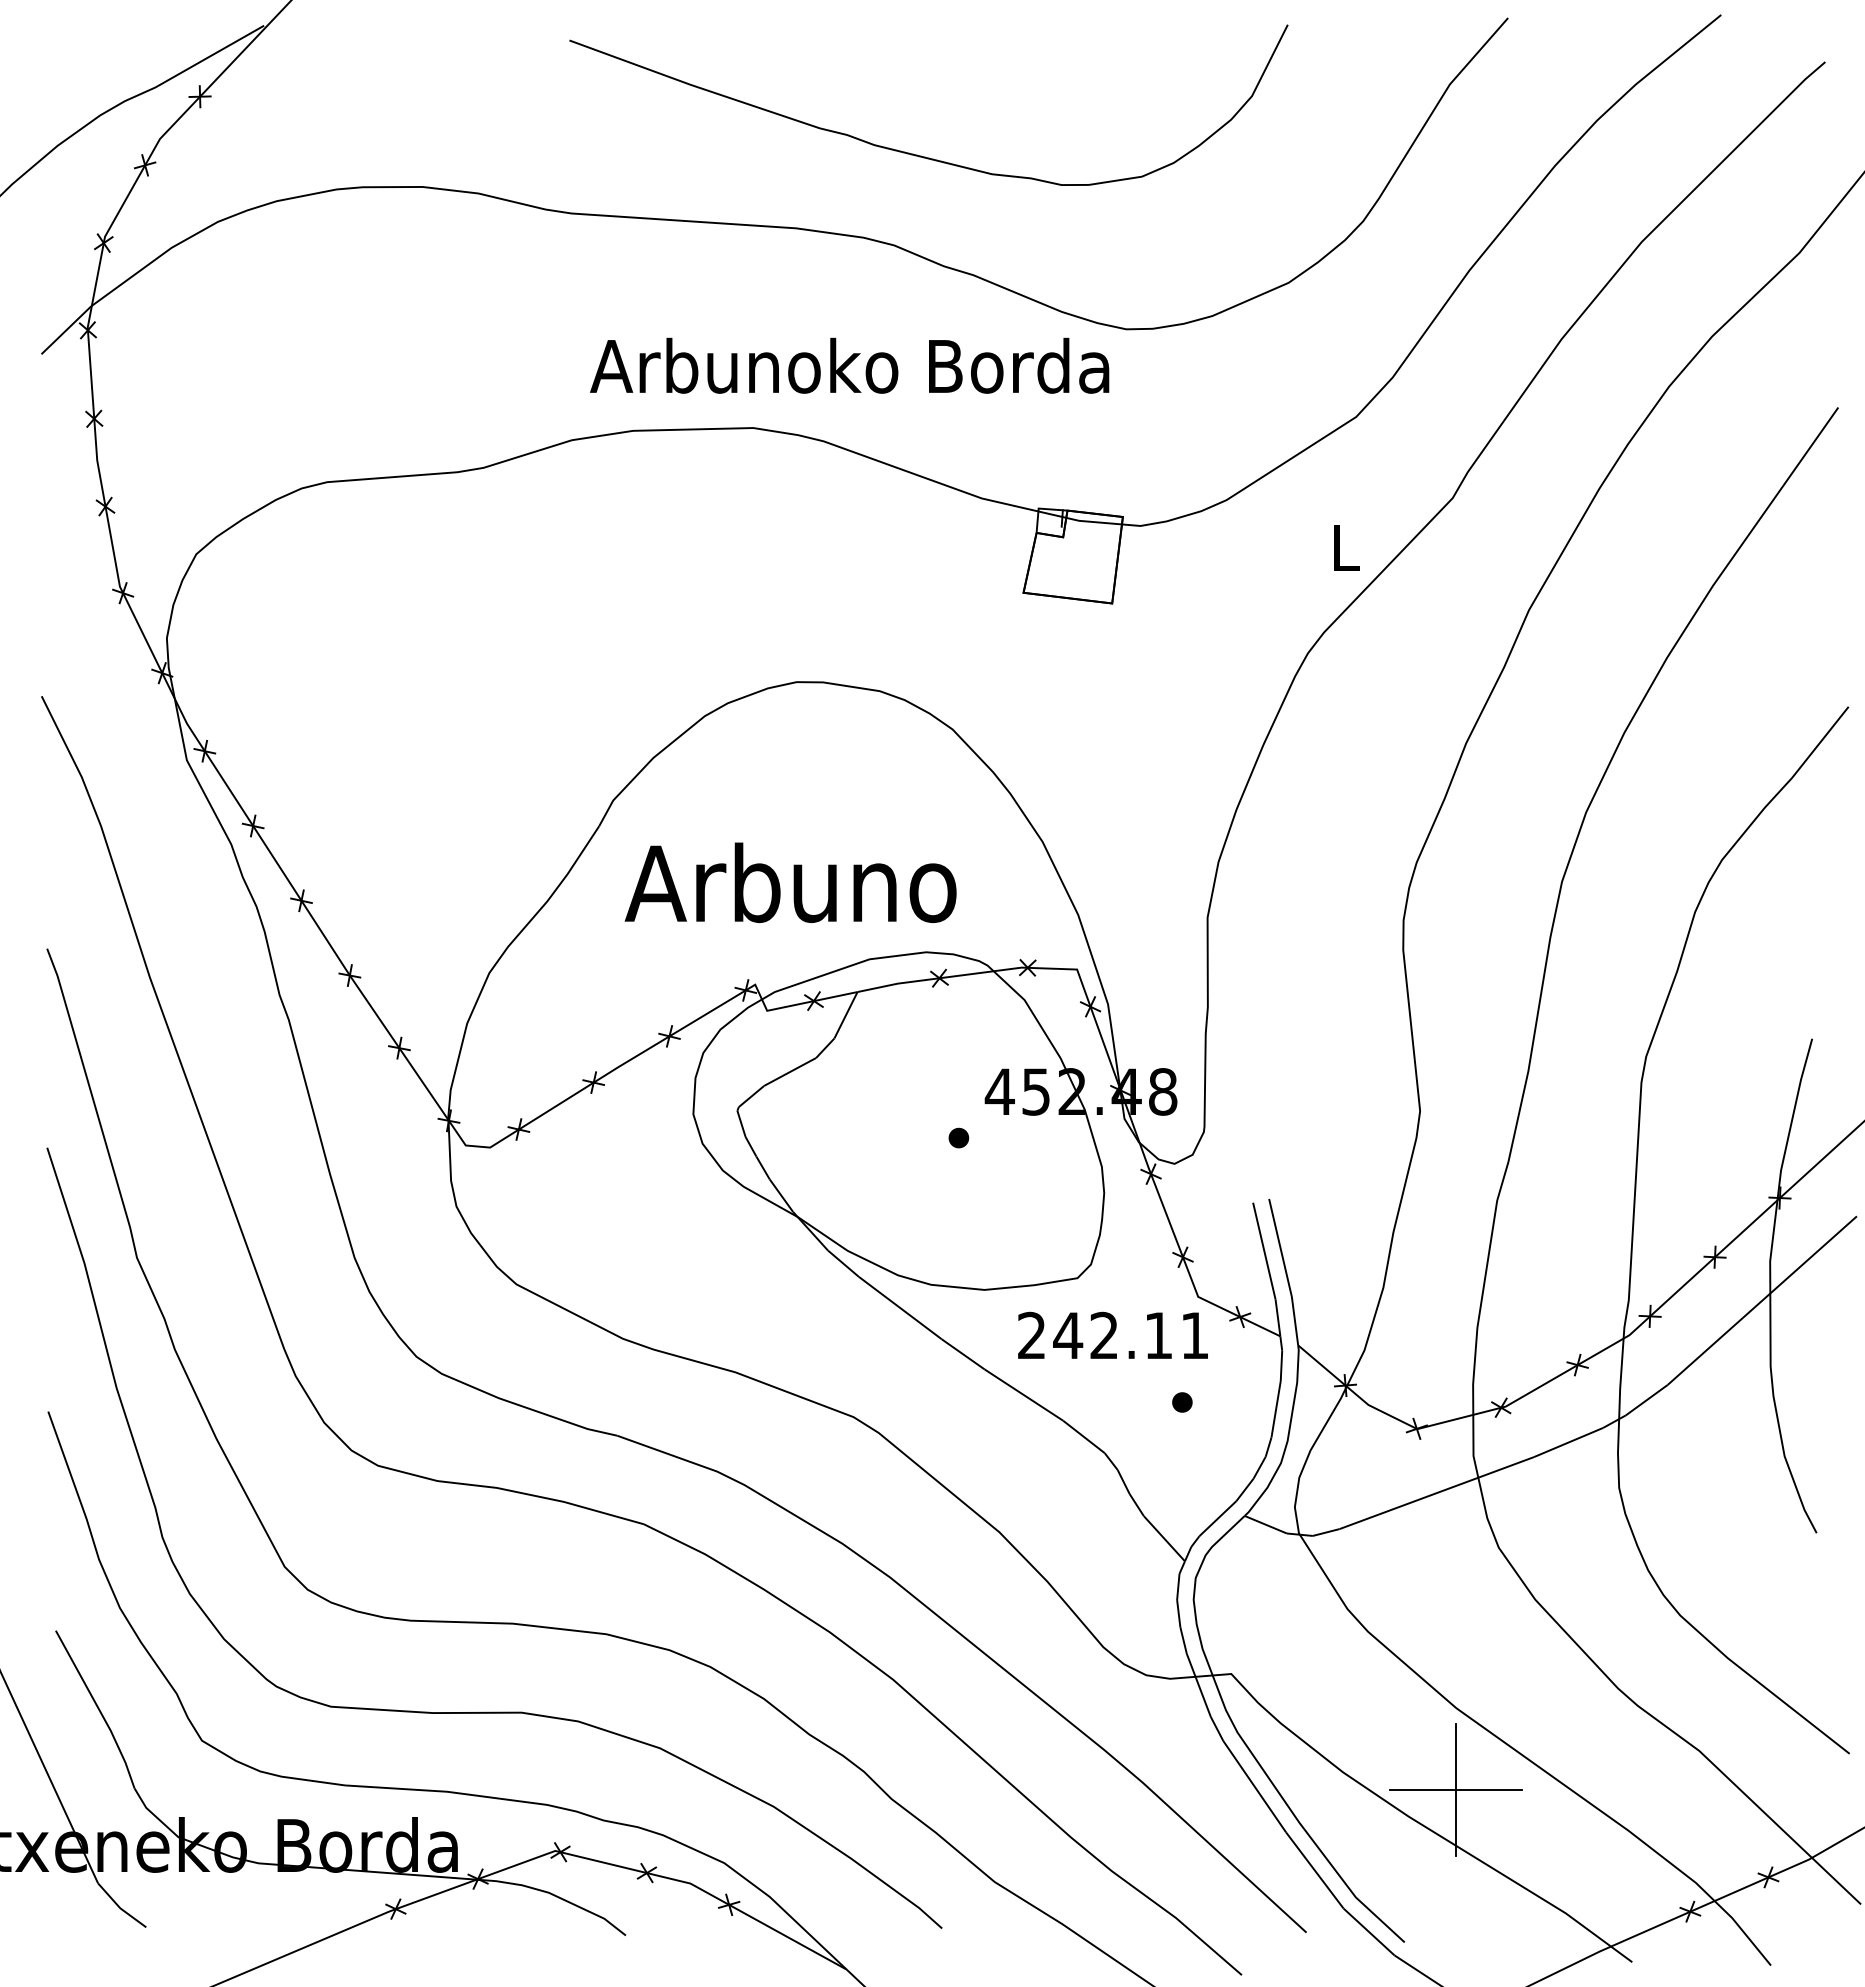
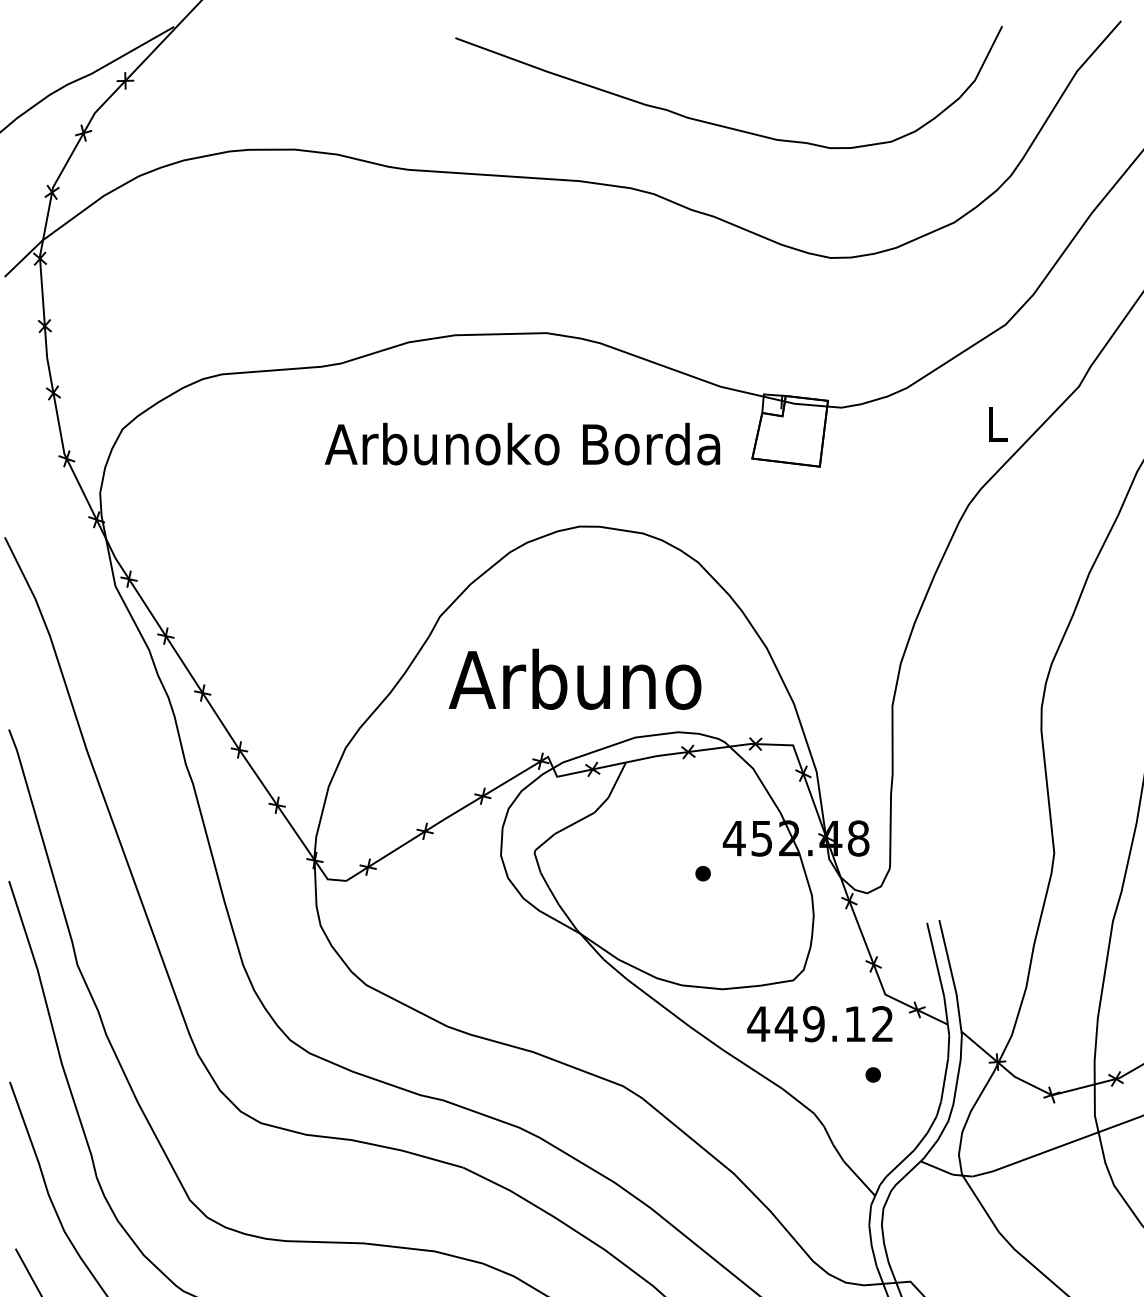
curve: (917, 154) -> (720, 124), moved
text: (849, 365) -> (522, 443), moved
text: (1111, 1335) -> (819, 1023), 242.11 -> 449.12

